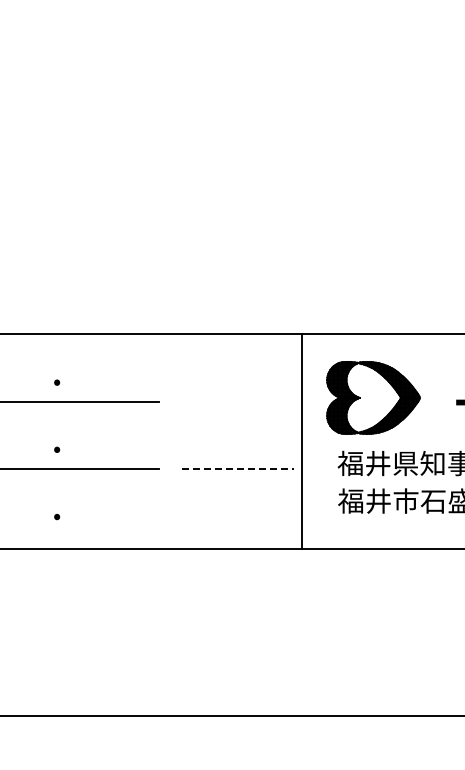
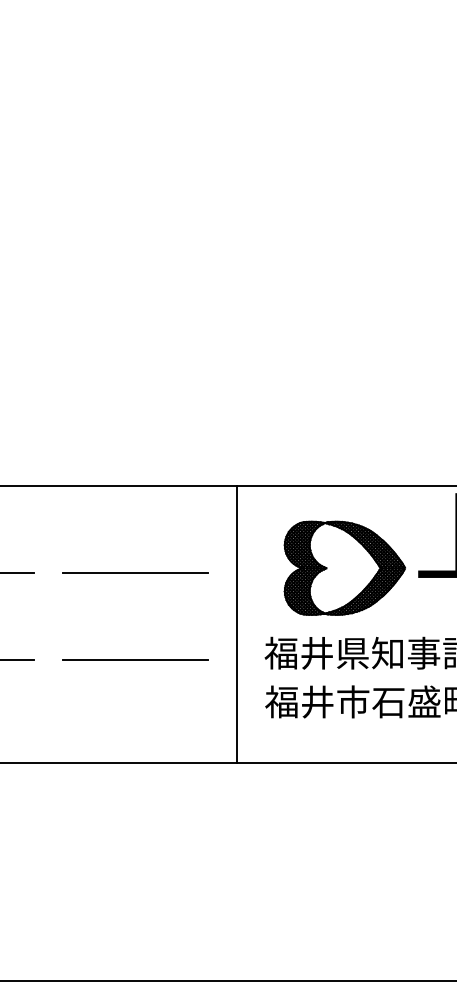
part: (373, 397) -> (344, 567), moved
line: (237, 401) -> (134, 572), added
line: (302, 441) -> (237, 624), moved
line: (237, 468) -> (134, 659), dashed -> solid

